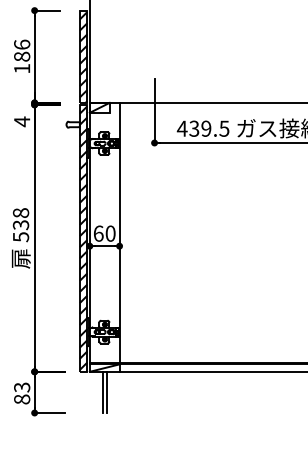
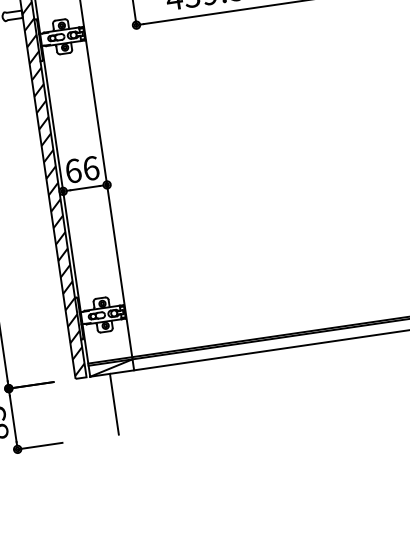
text: (110, 233) -> (90, 168), 60 -> 66
line: (107, 392) -> (120, 403), removed

